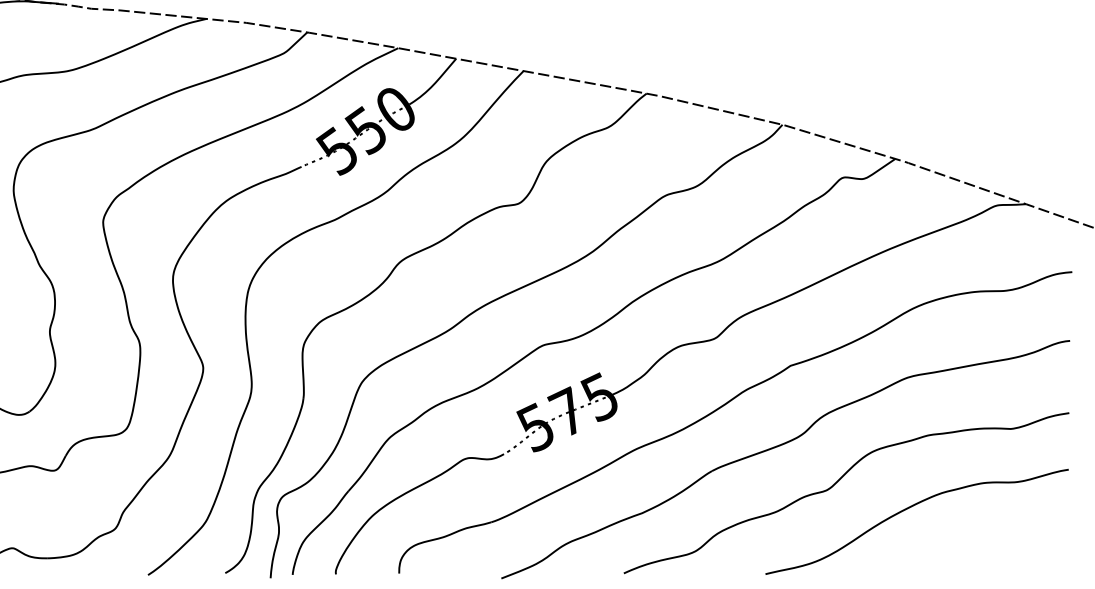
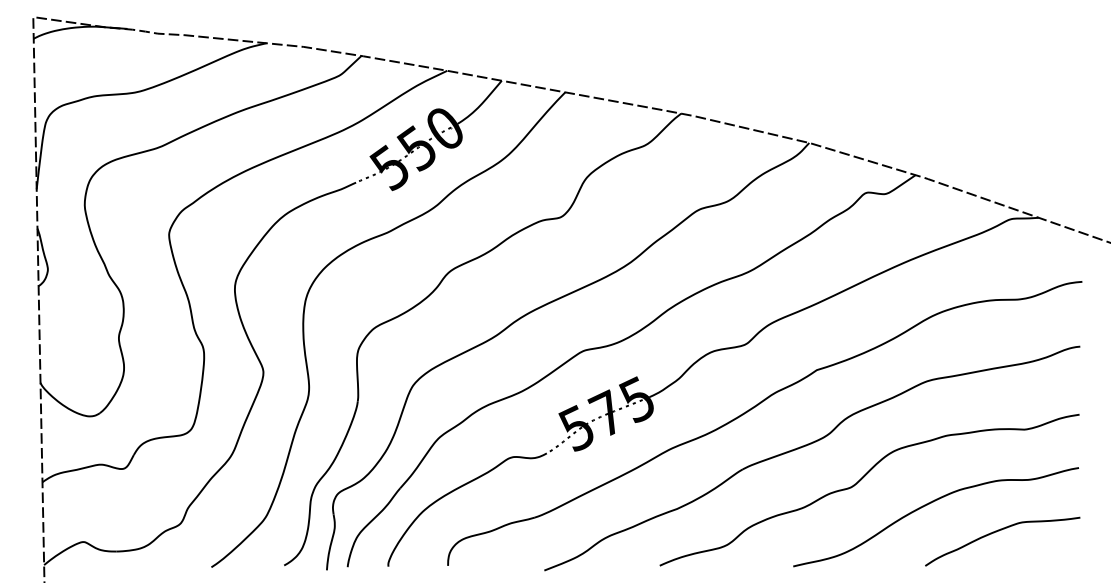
curve: (984, 537) -> (999, 531), added

